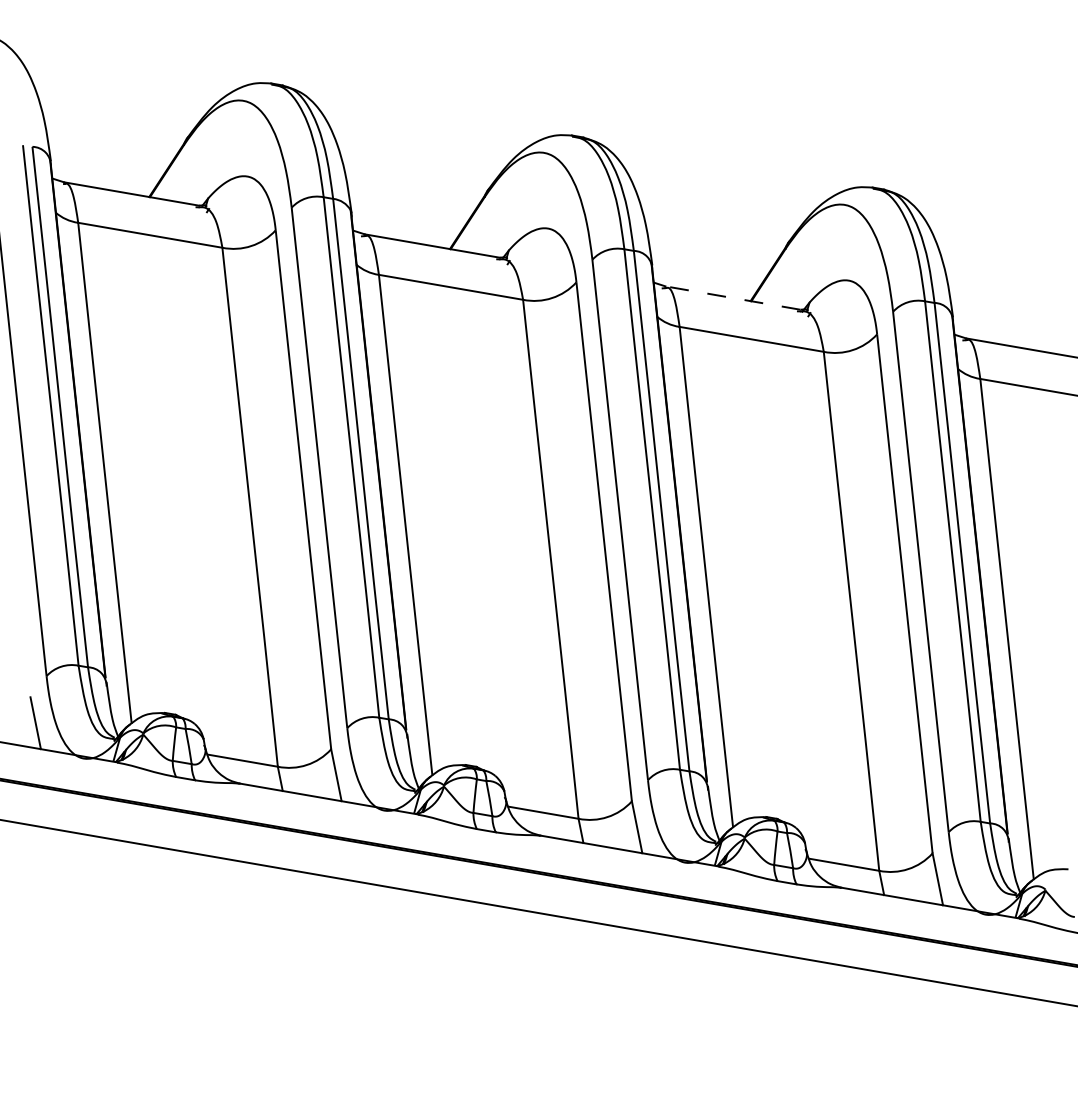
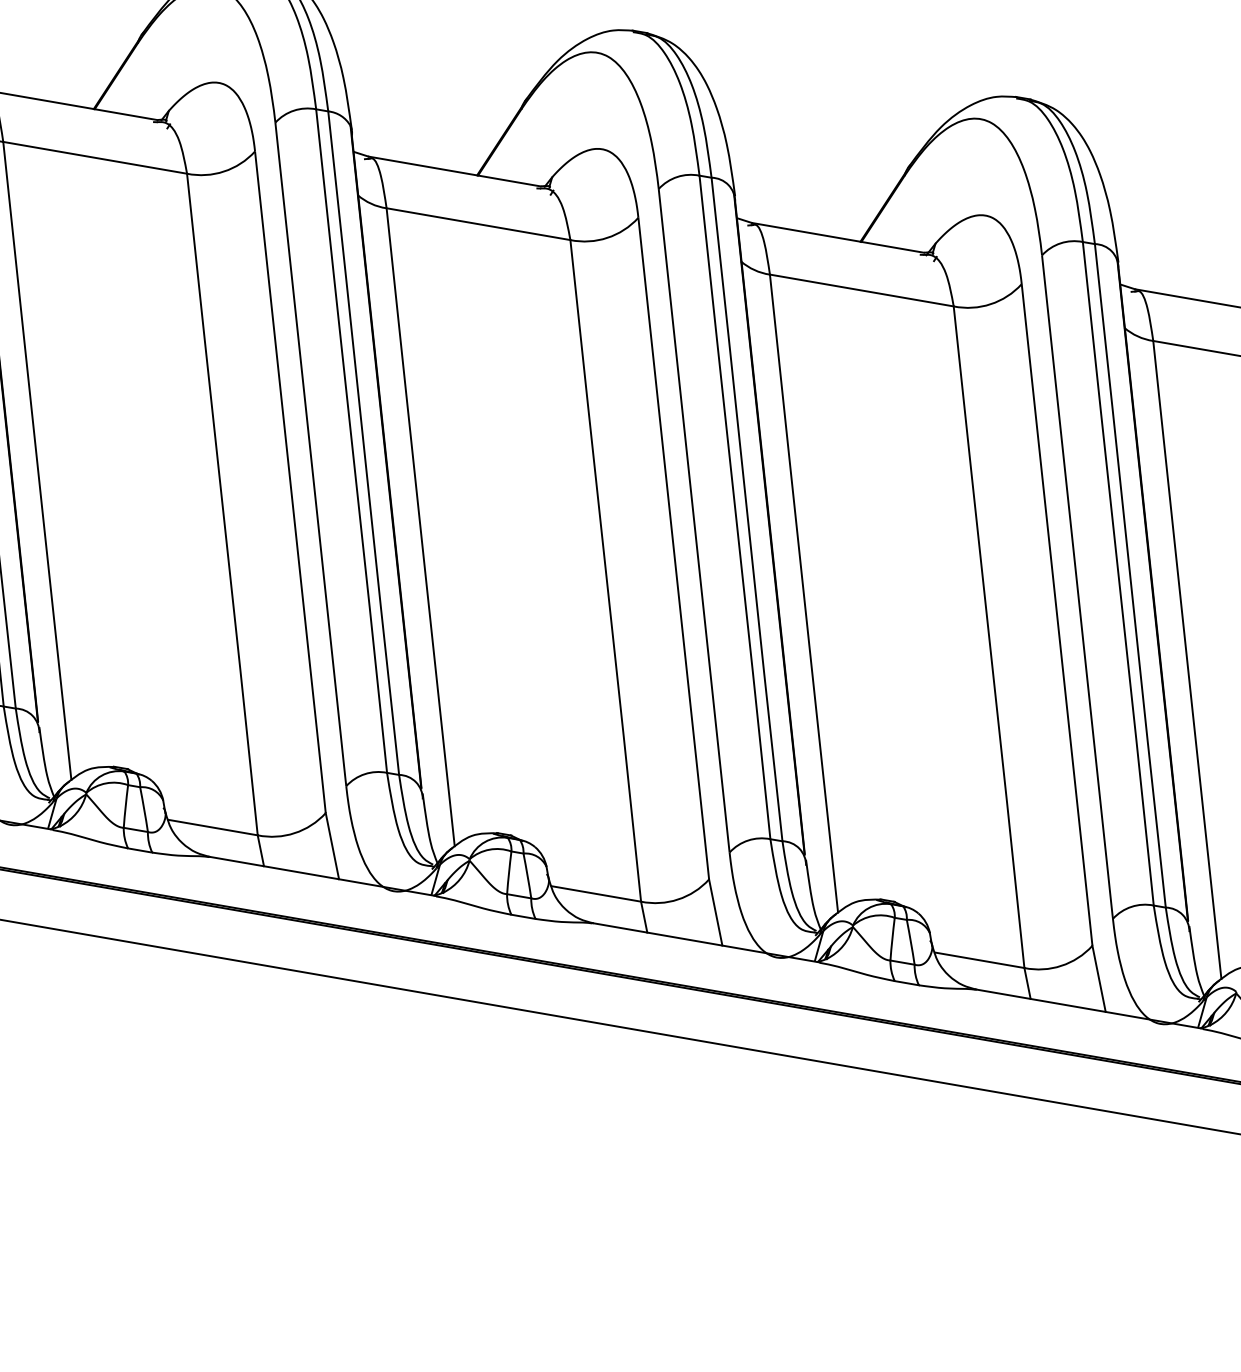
line: (732, 297) -> (837, 237), dashed -> solid

